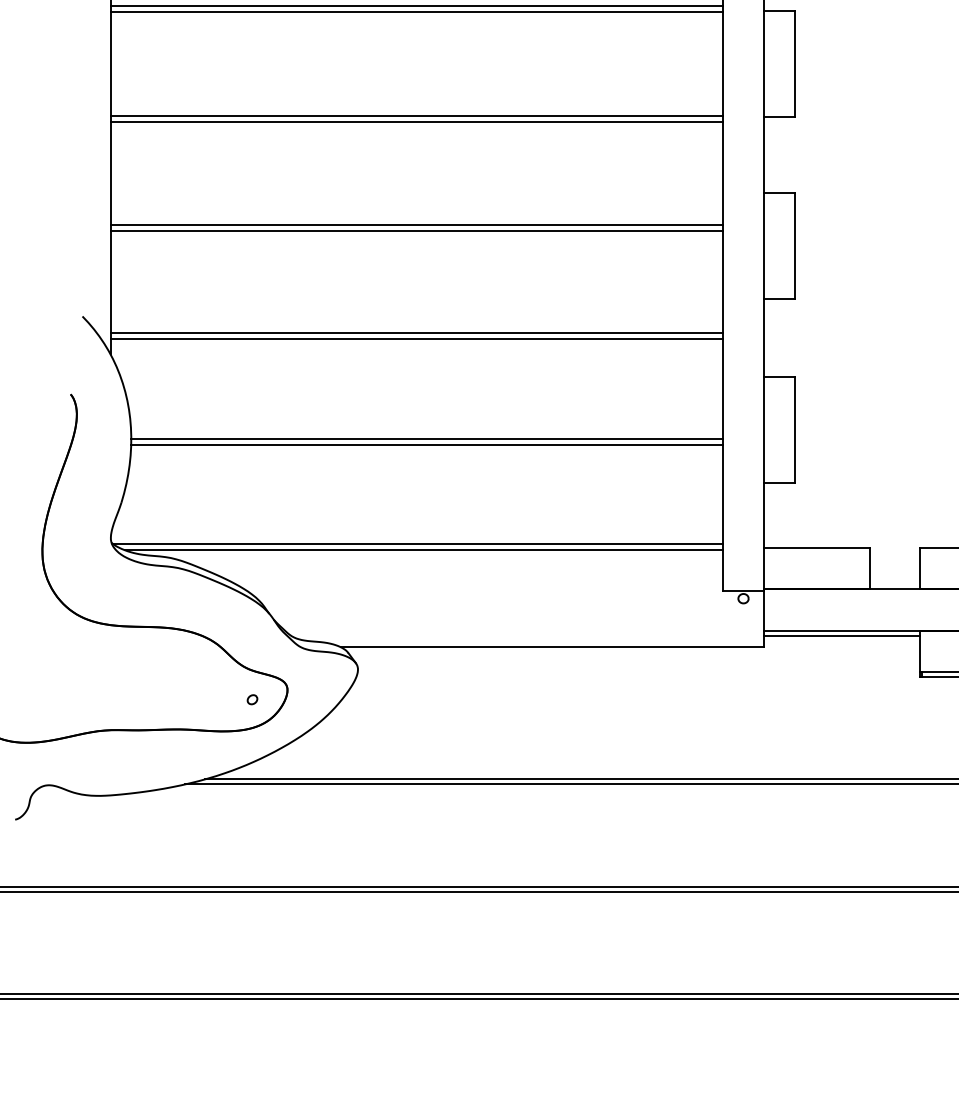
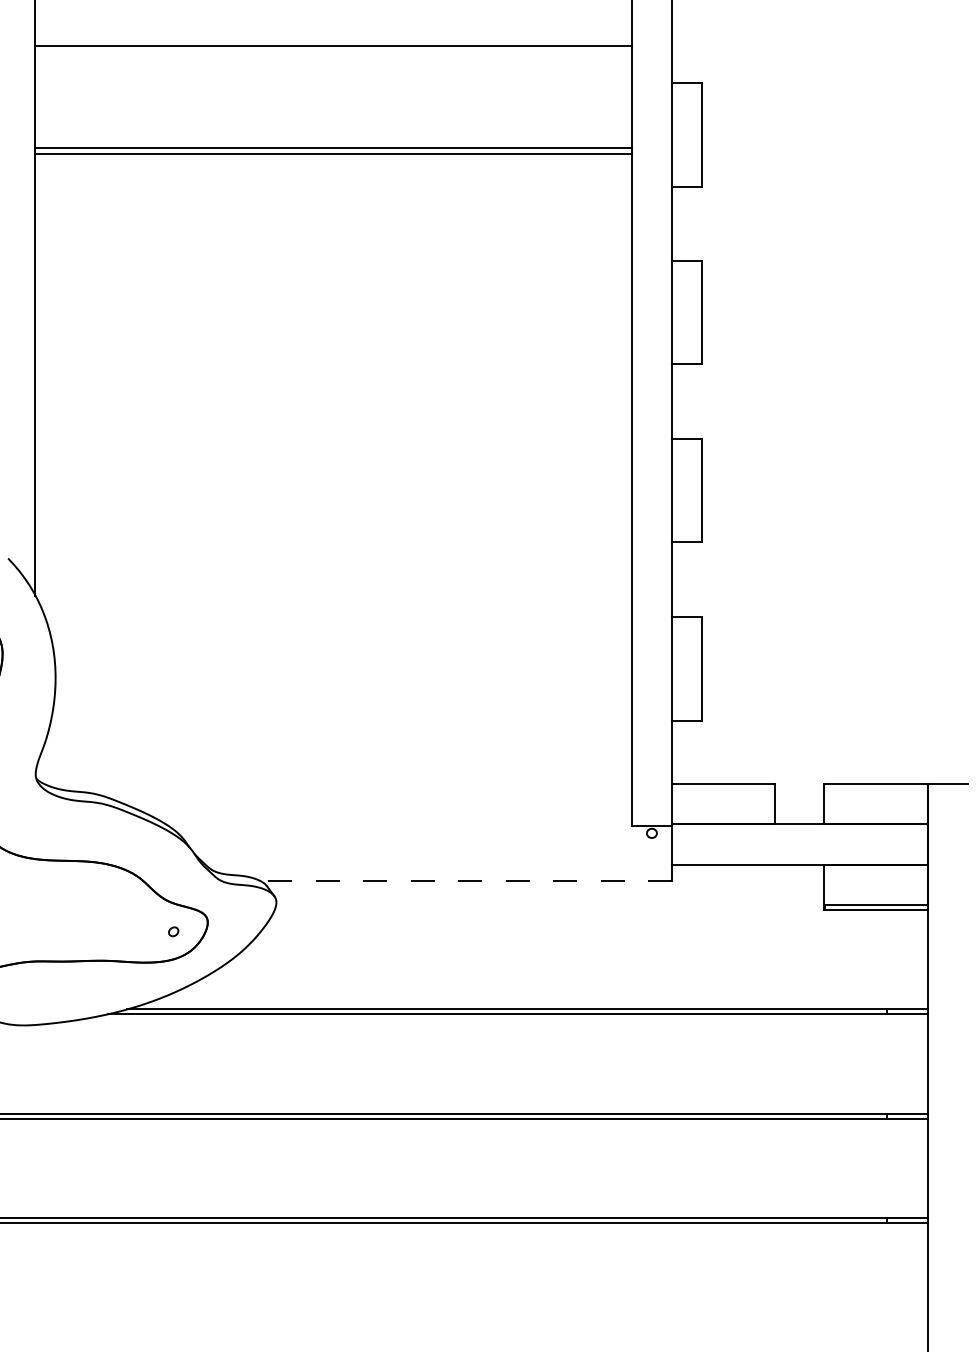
line: (416, 6) -> (333, 256), removed
line: (416, 12) -> (333, 262), removed
line: (416, 116) -> (333, 363), removed
line: (416, 122) -> (333, 369), removed
line: (416, 225) -> (333, 469), removed
line: (416, 231) -> (333, 475), removed
line: (416, 332) -> (333, 574), removed
line: (416, 339) -> (333, 580), removed
line: (426, 439) -> (343, 678), removed
line: (426, 444) -> (343, 683), removed
line: (417, 544) -> (334, 780), removed
line: (423, 550) -> (340, 786), removed
line: (842, 635) -> (748, 869), removed
line: (552, 647) -> (465, 880), solid -> dashed

